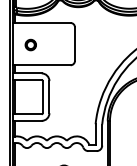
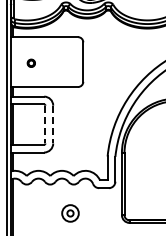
part: (31, 45) -> (31, 63), size x0.6
line: (42, 97) -> (45, 124), solid -> dashed
line: (49, 97) -> (53, 124), solid -> dashed

